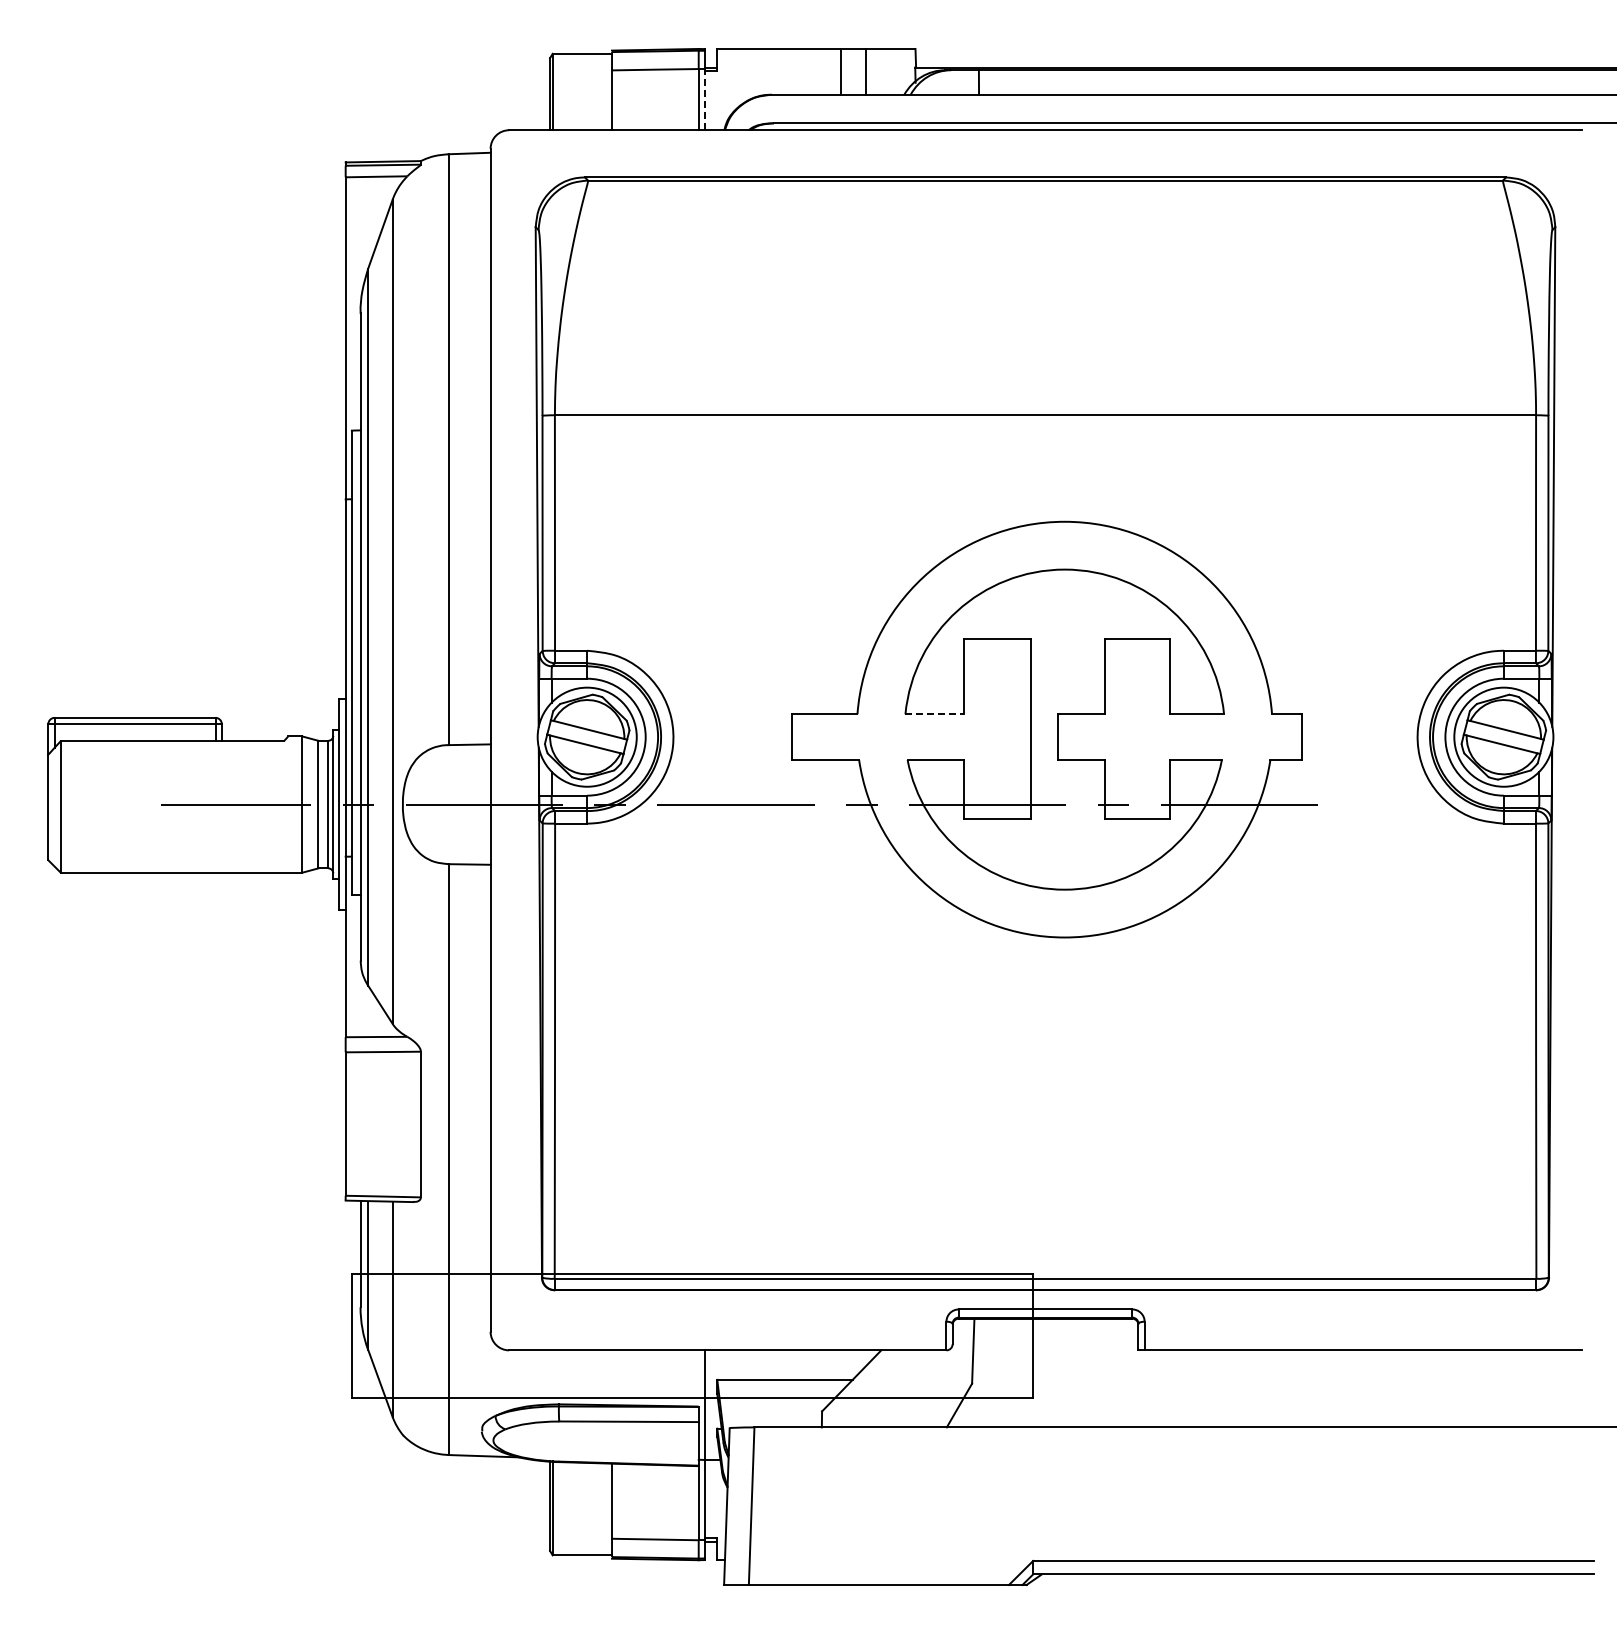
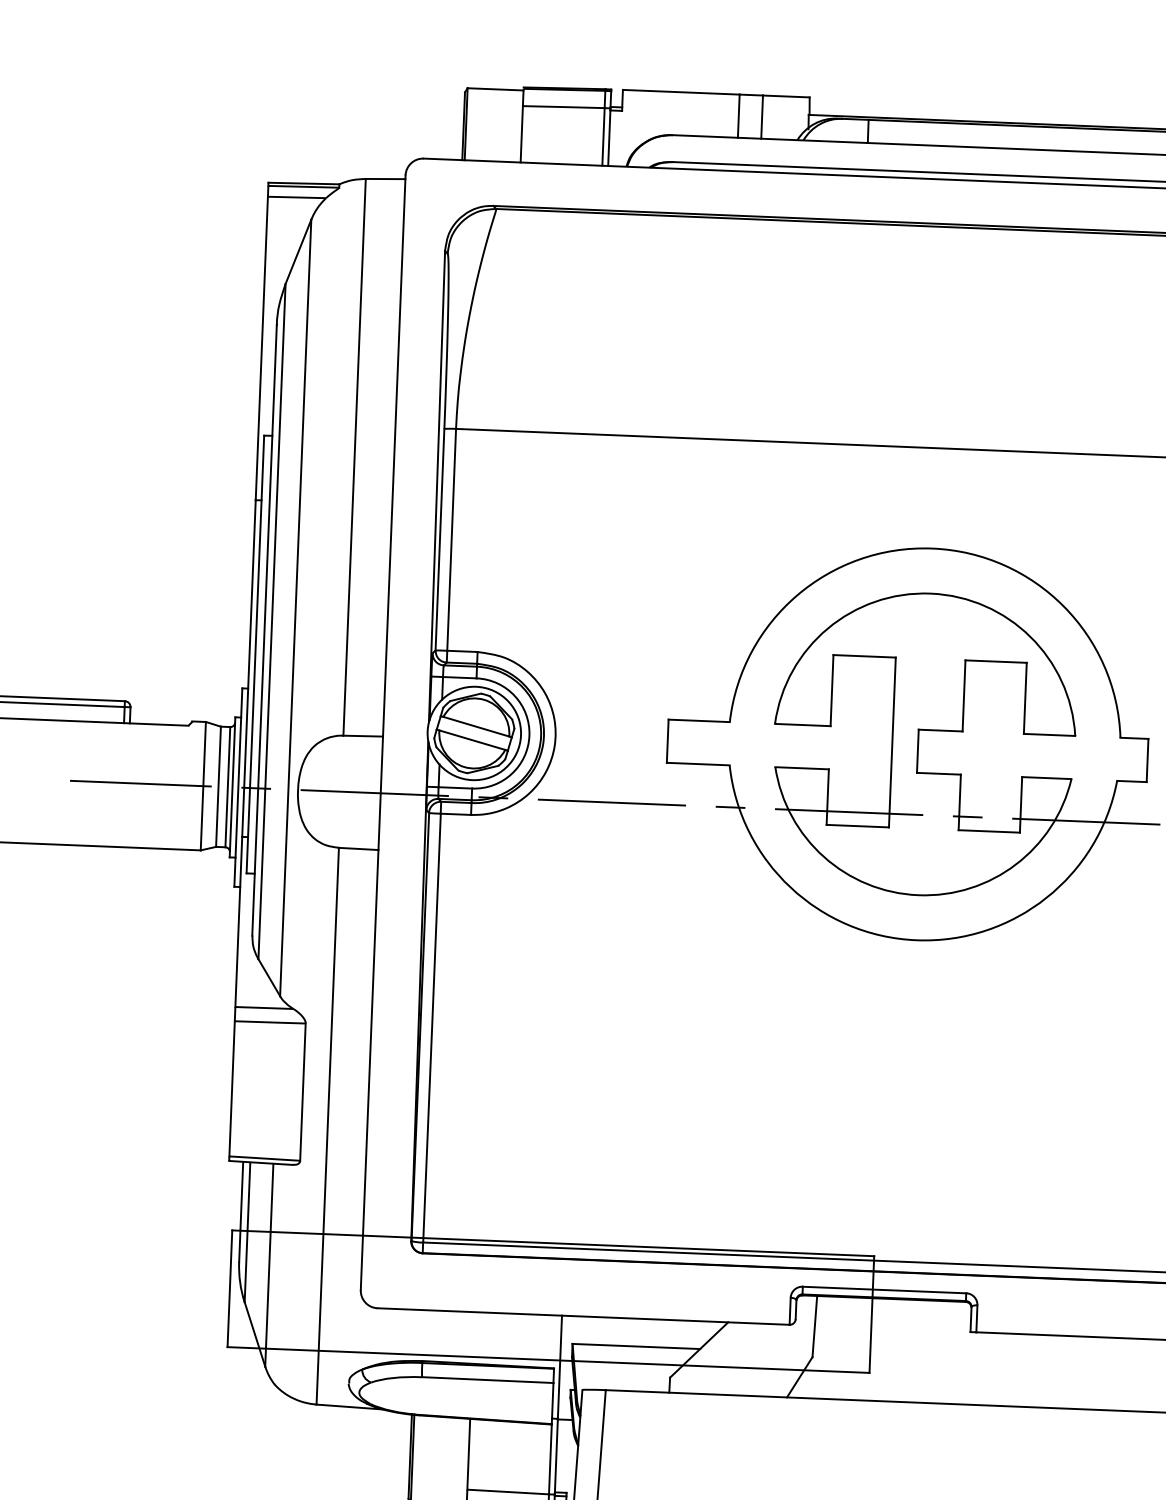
line: (704, 100) -> (608, 137), dashed -> solid
line: (935, 714) -> (803, 725), dashed -> solid

